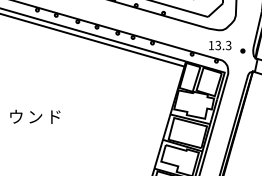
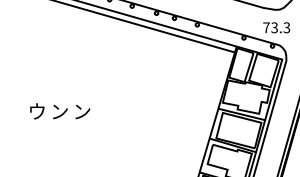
text: (211, 45) -> (266, 27), 13.3 -> 73.3
text: (54, 116) -> (82, 111), ド -> ン

